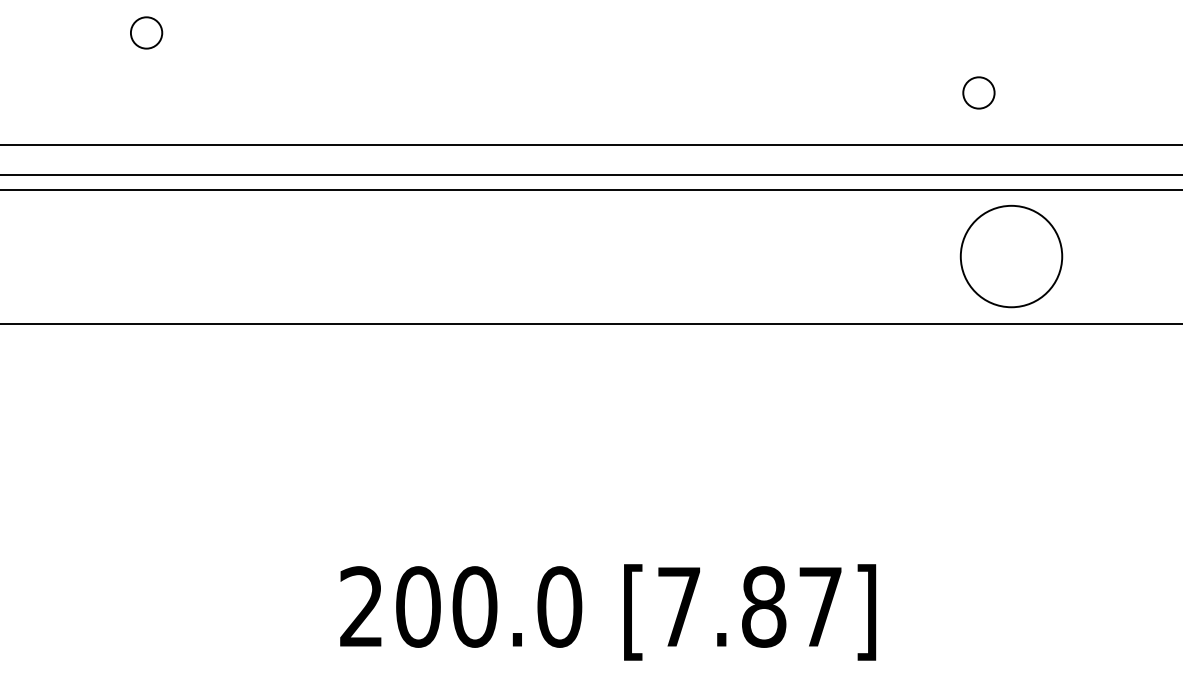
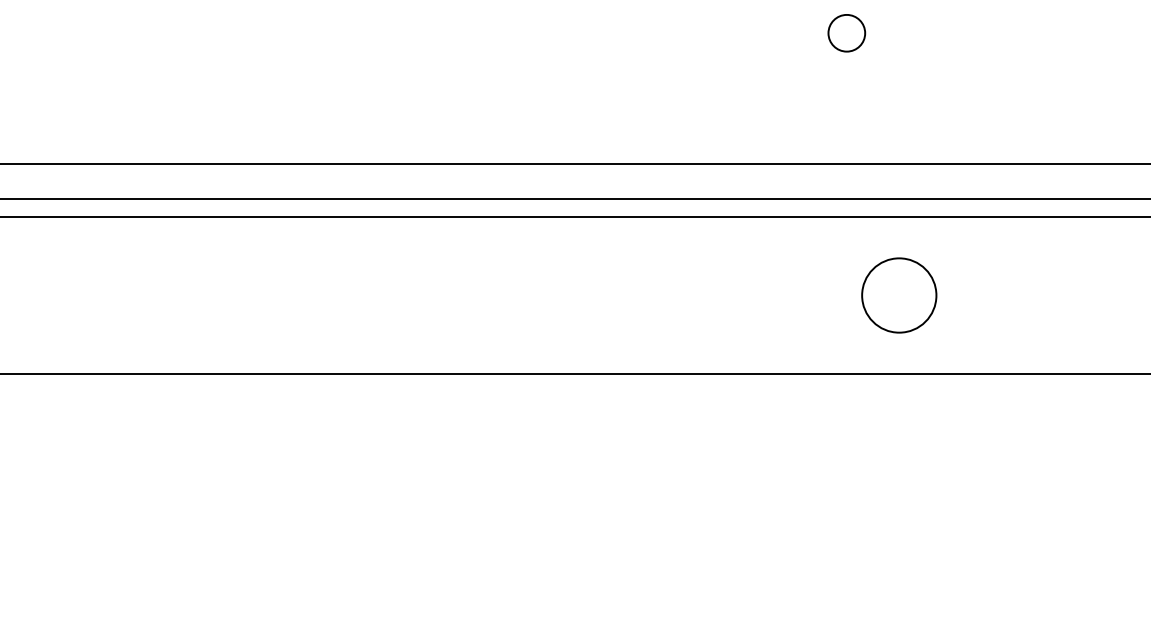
circle: (978, 92) -> (846, 32), moved
circle: (1011, 256) -> (899, 295), size x0.62

